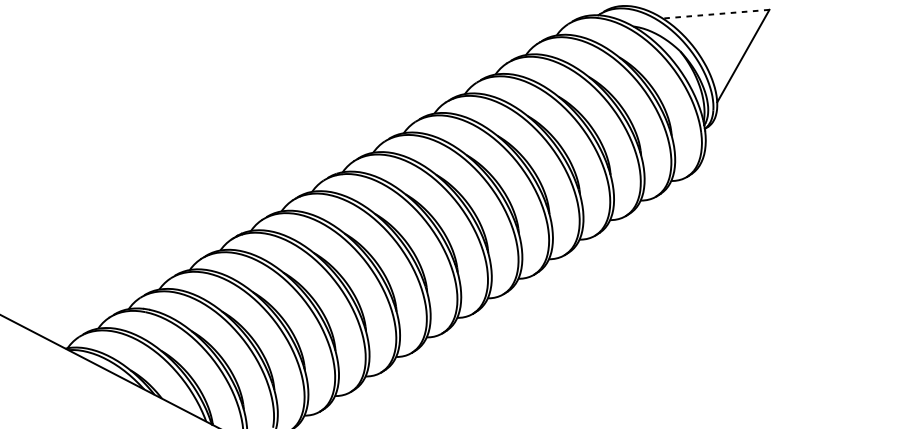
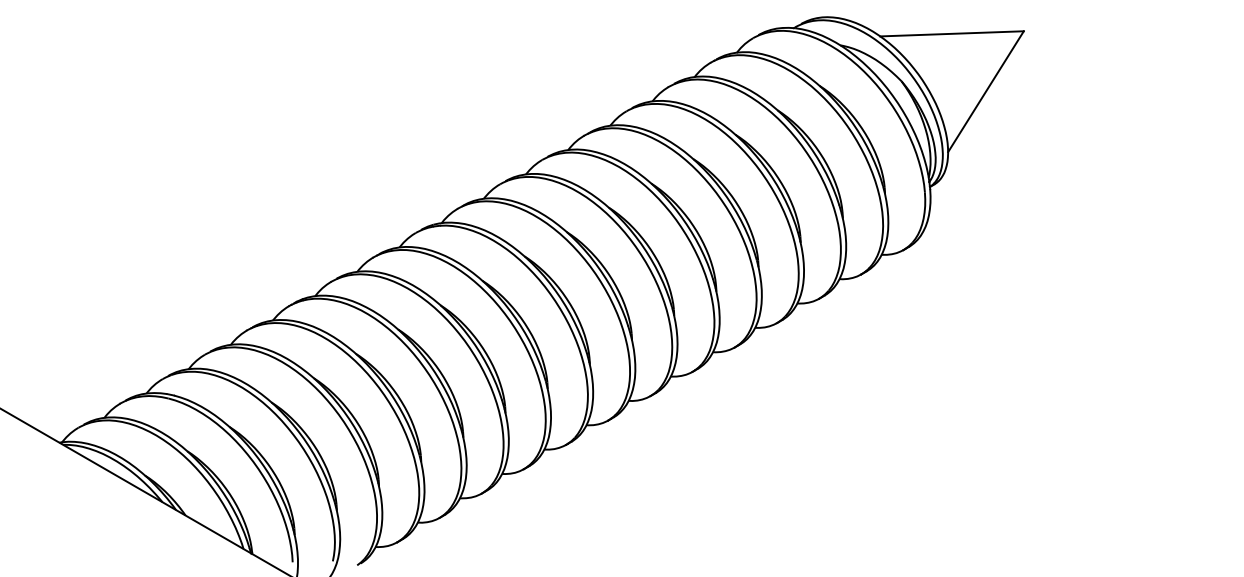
line: (716, 13) -> (952, 33), dashed -> solid

